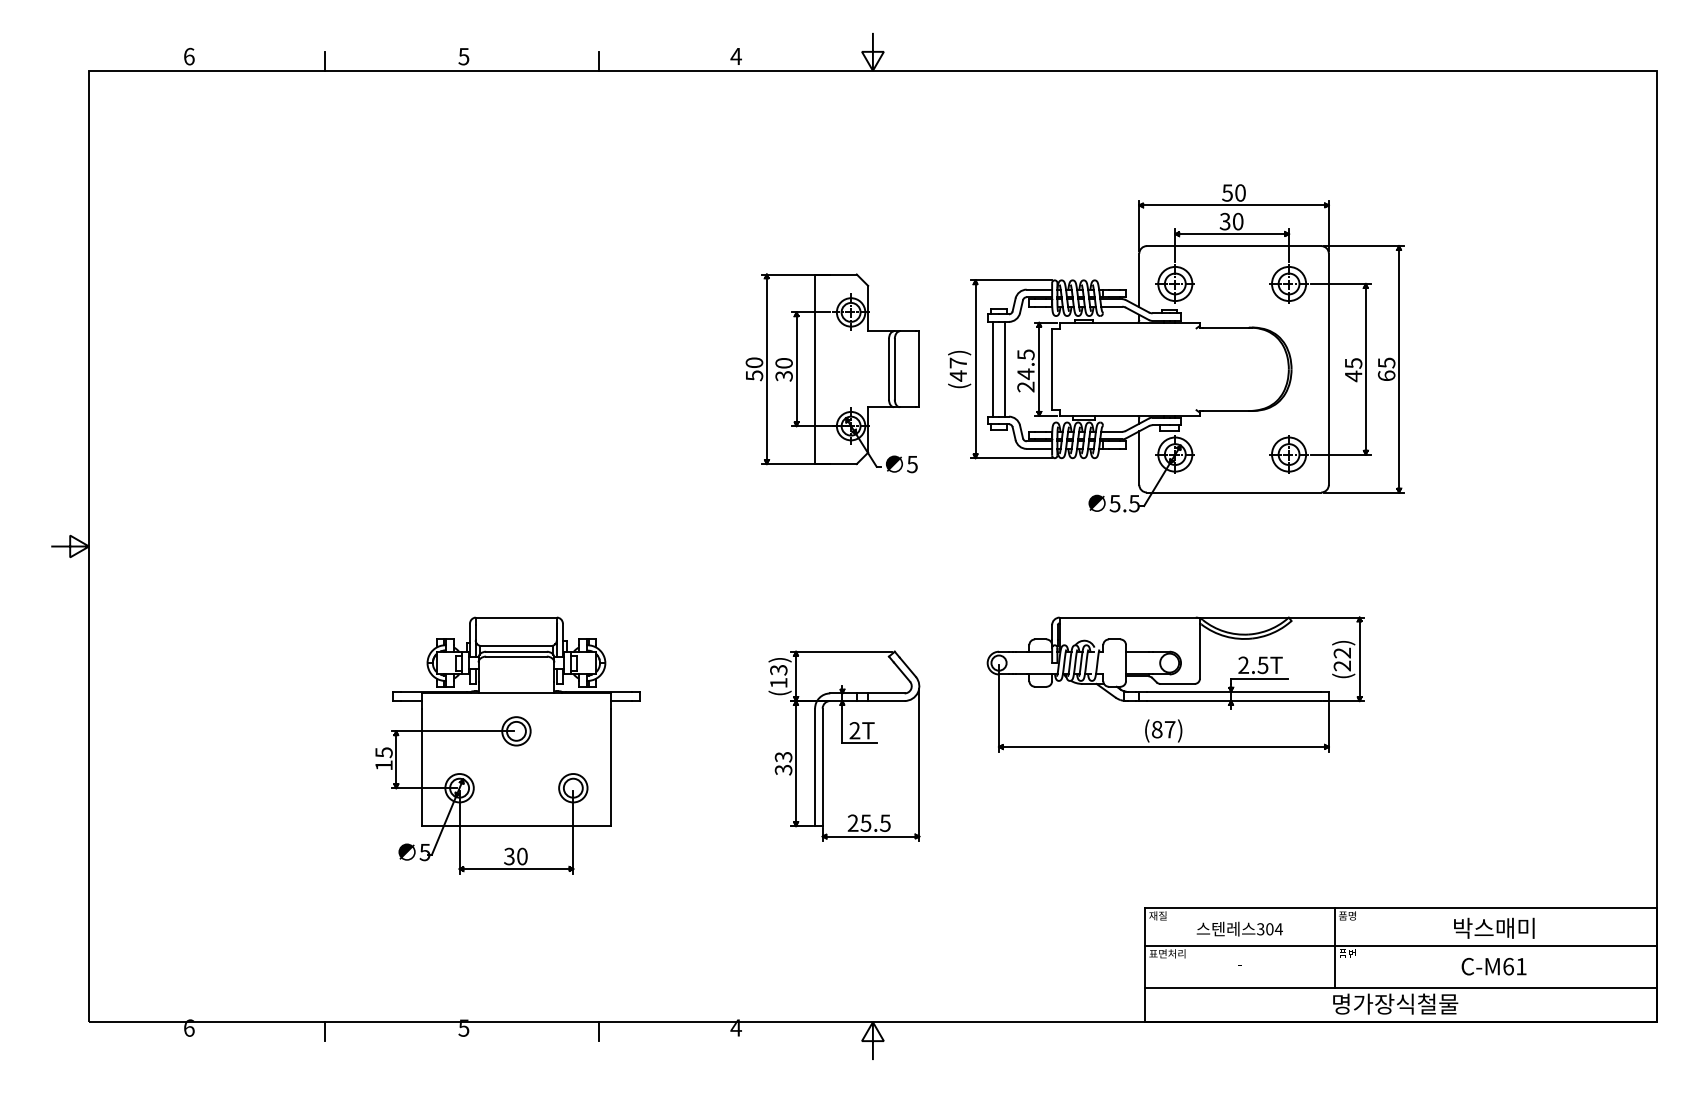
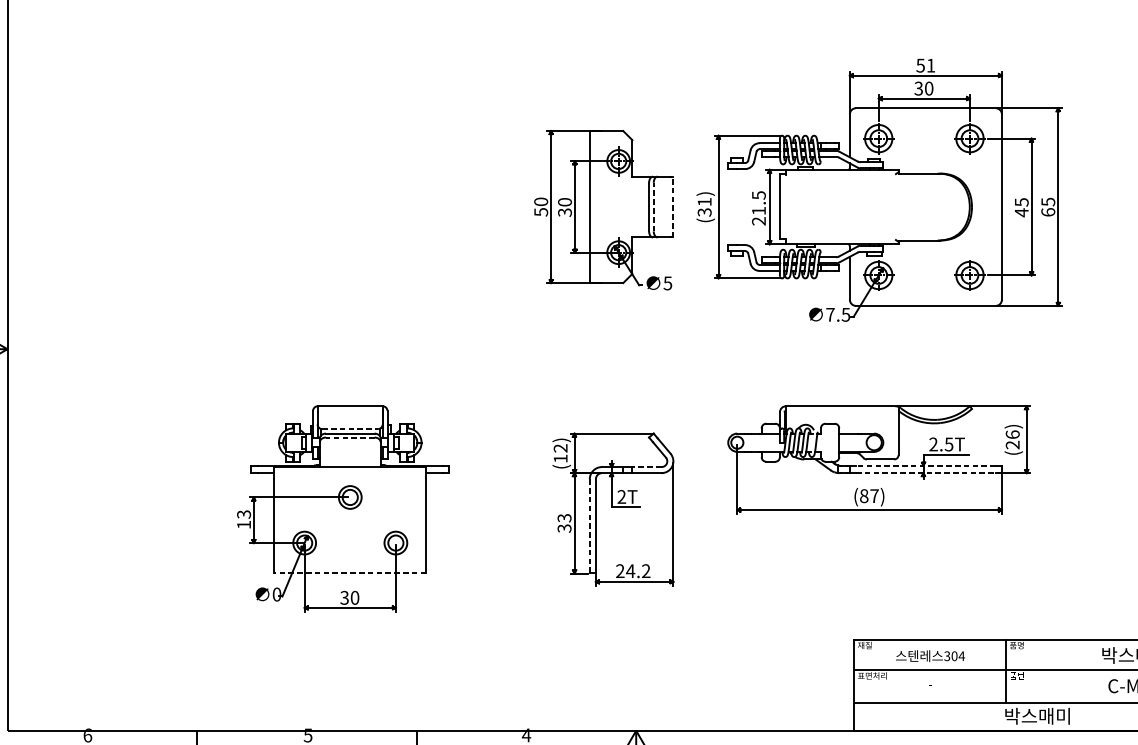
text: (1240, 192) -> (931, 65), 50 -> 51
line: (894, 368) -> (653, 206), solid -> dashed
line: (993, 368) -> (732, 206), removed
line: (1004, 368) -> (741, 206), removed
line: (919, 369) -> (673, 207), solid -> dashed
text: (958, 369) -> (704, 207), (47) -> (31)
text: (1025, 374) -> (758, 211), 24.5 -> 21.5
text: (1114, 503) -> (829, 314), 5.5 -> 7.5
line: (516, 646) -> (350, 429), solid -> dashed
text: (1342, 652) -> (1012, 434), (22) -> (26)
line: (515, 656) -> (349, 437), solid -> dashed
text: (778, 669) -> (560, 447), (13) -> (12)
line: (1233, 691) -> (925, 465), solid -> dashed
line: (885, 693) -> (646, 467), solid -> dashed
line: (1234, 701) -> (926, 473), solid -> dashed
text: (383, 752) -> (243, 514), 15 -> 13
line: (815, 767) -> (590, 526), solid -> dashed
text: (875, 822) -> (638, 570), 25.5 -> 24.2
line: (516, 826) -> (350, 573), solid -> dashed
text: (424, 852) -> (276, 594), 5 -> 0
text: (1395, 1003) -> (1055, 715), 명가장식철물 -> 박스매미

